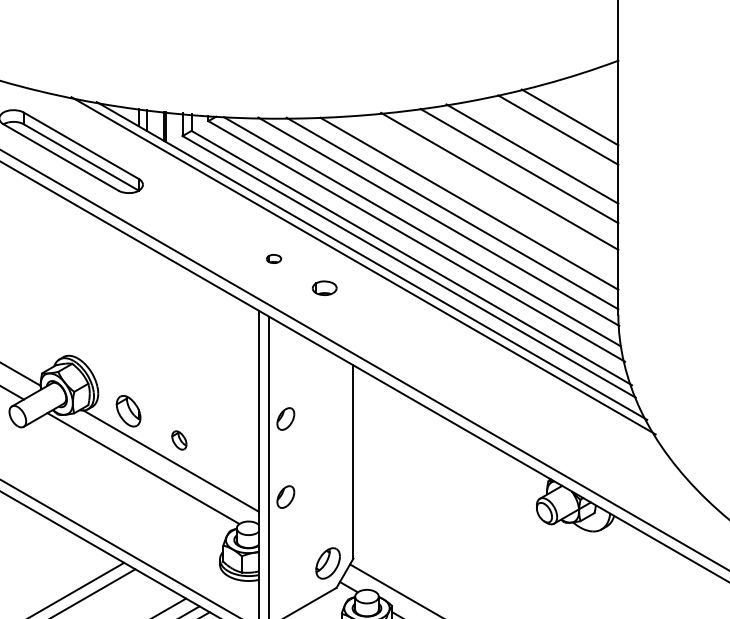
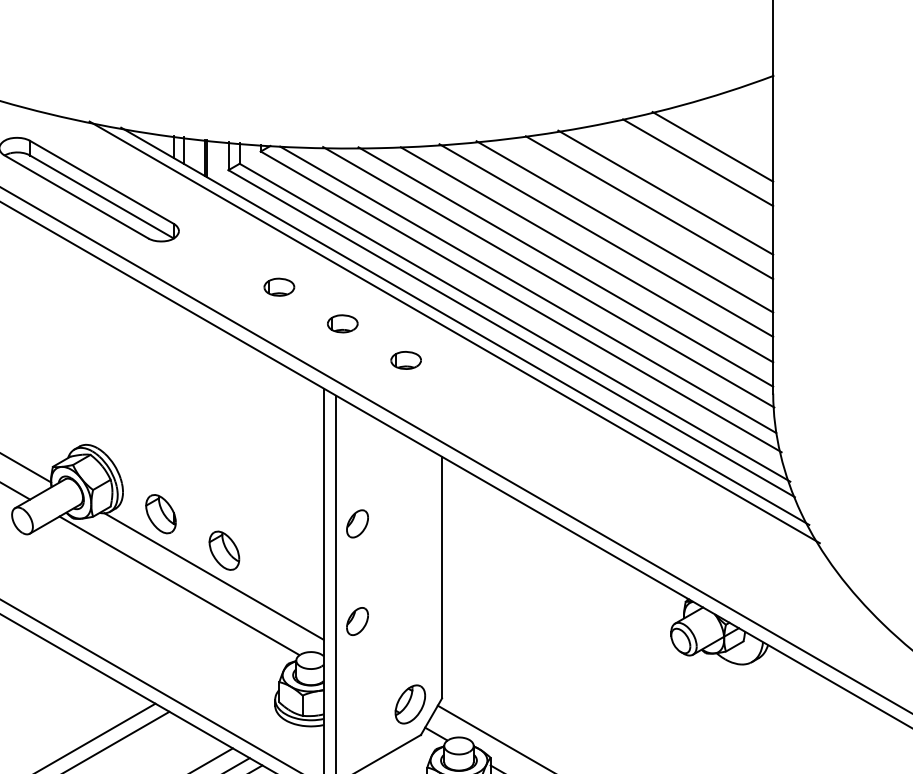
line: (484, 192) -> (605, 240), added
part: (223, 229) -> (279, 286), added
part: (273, 258) -> (342, 323), size x1.67
part: (179, 440) -> (224, 550), size x1.67

